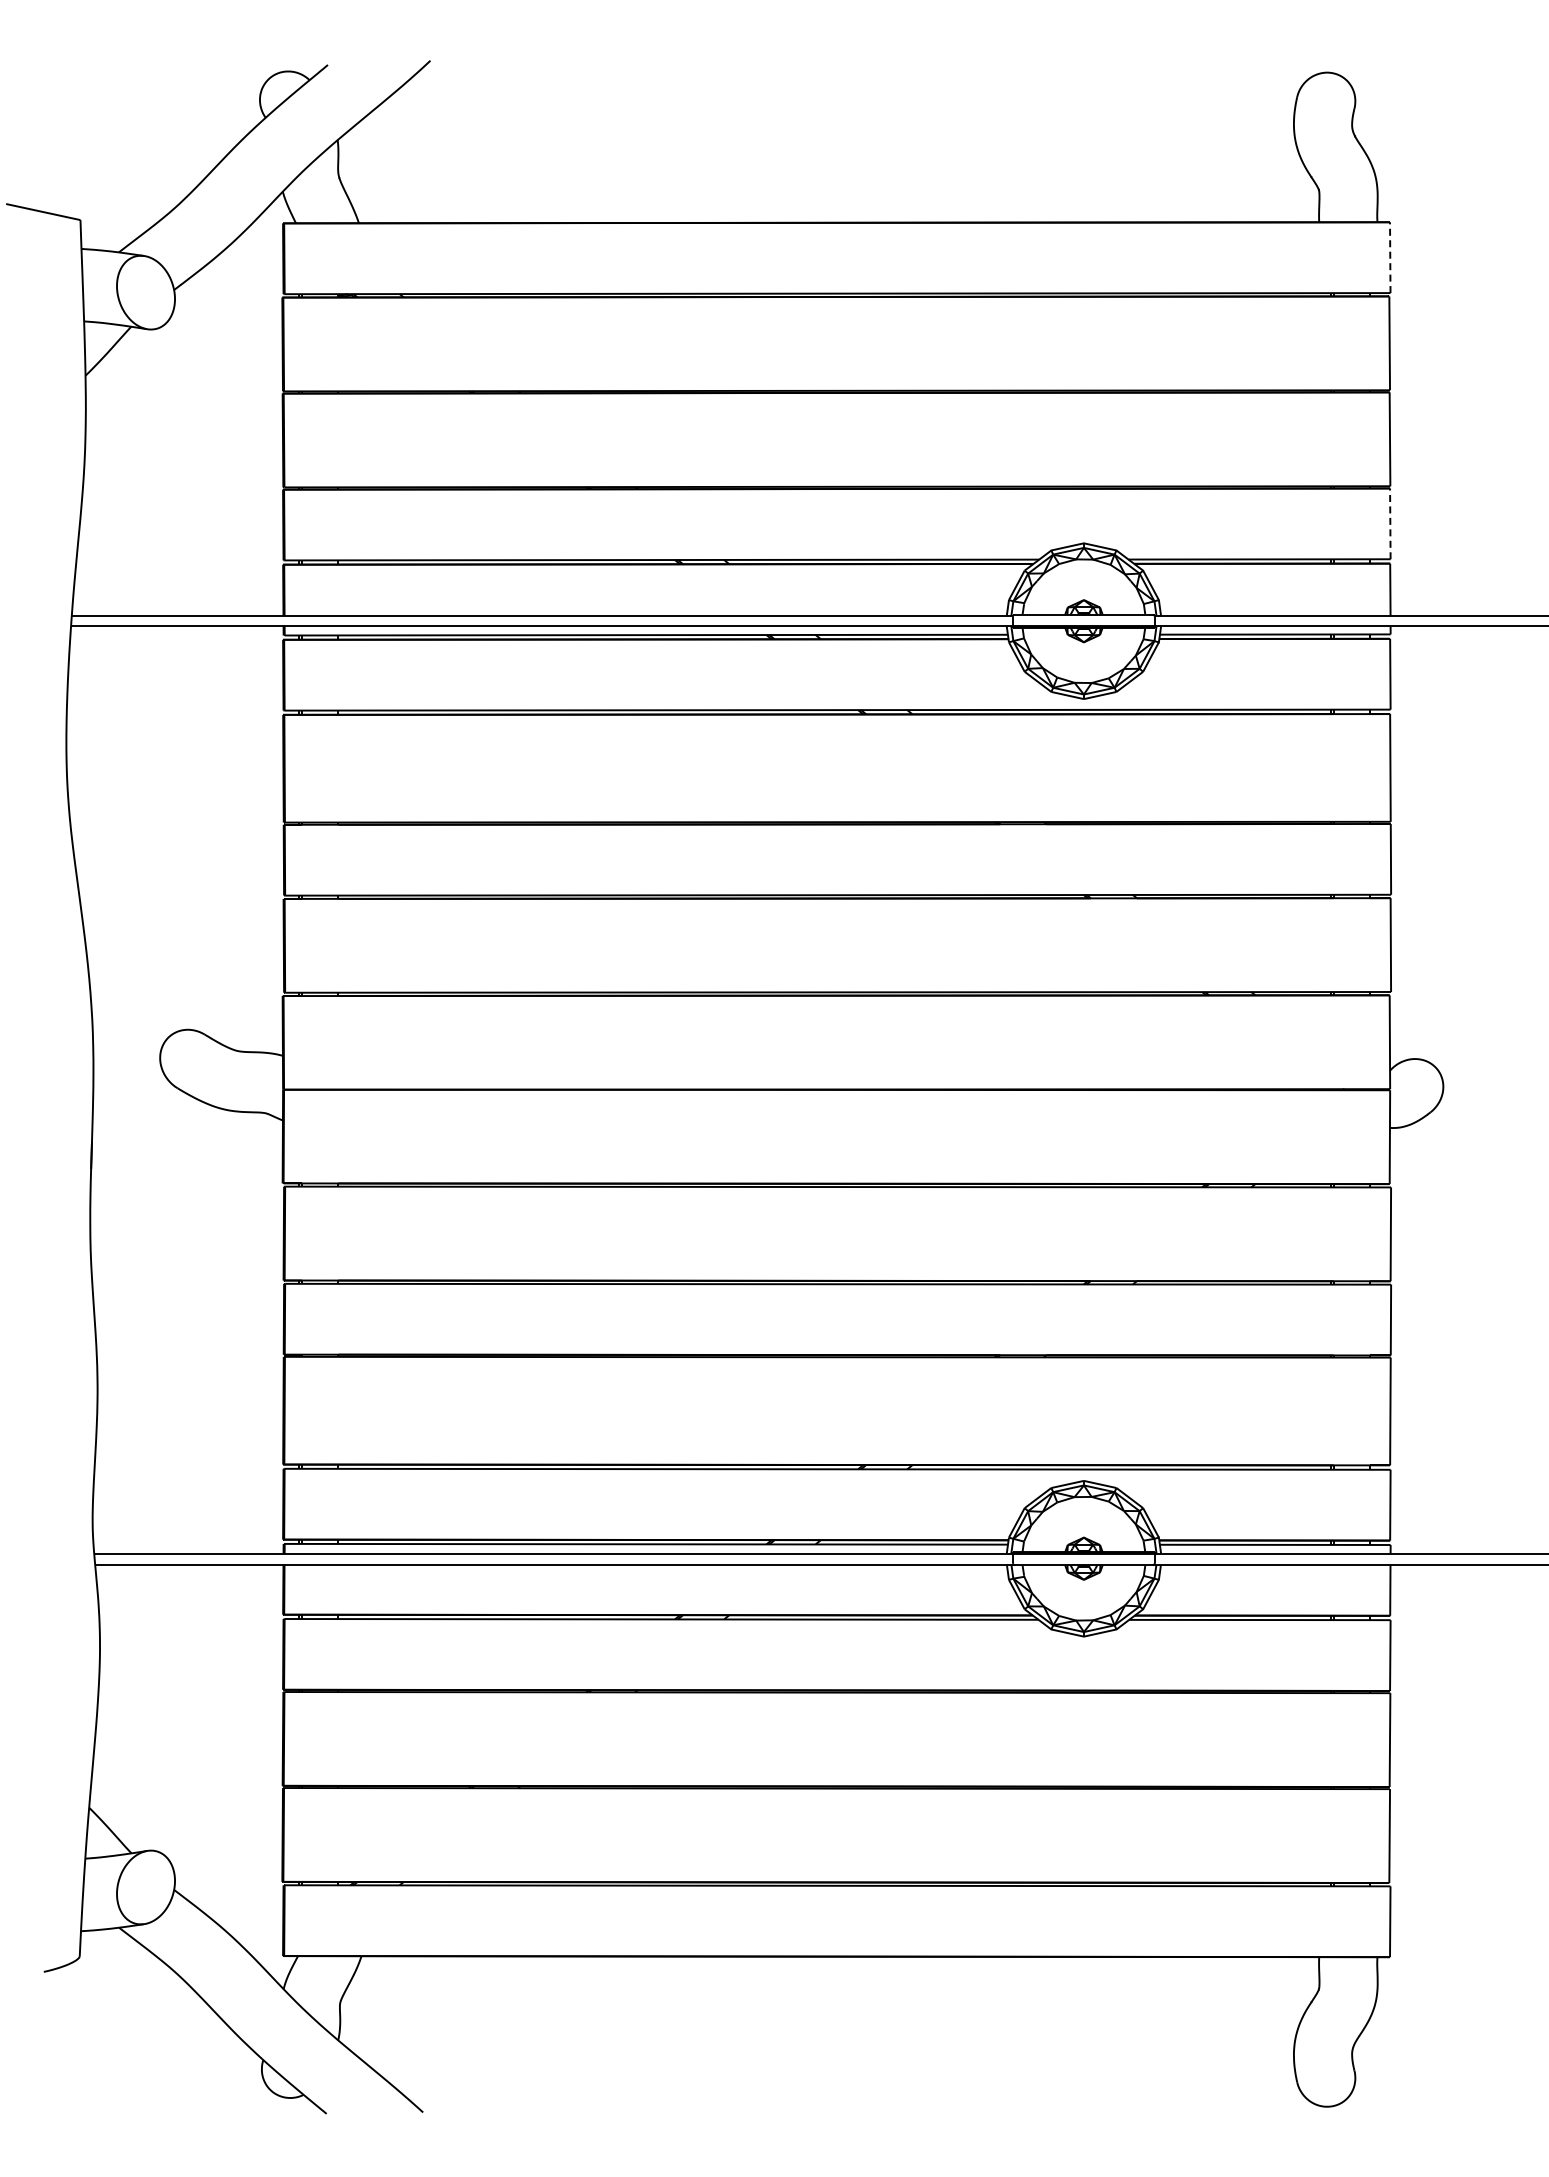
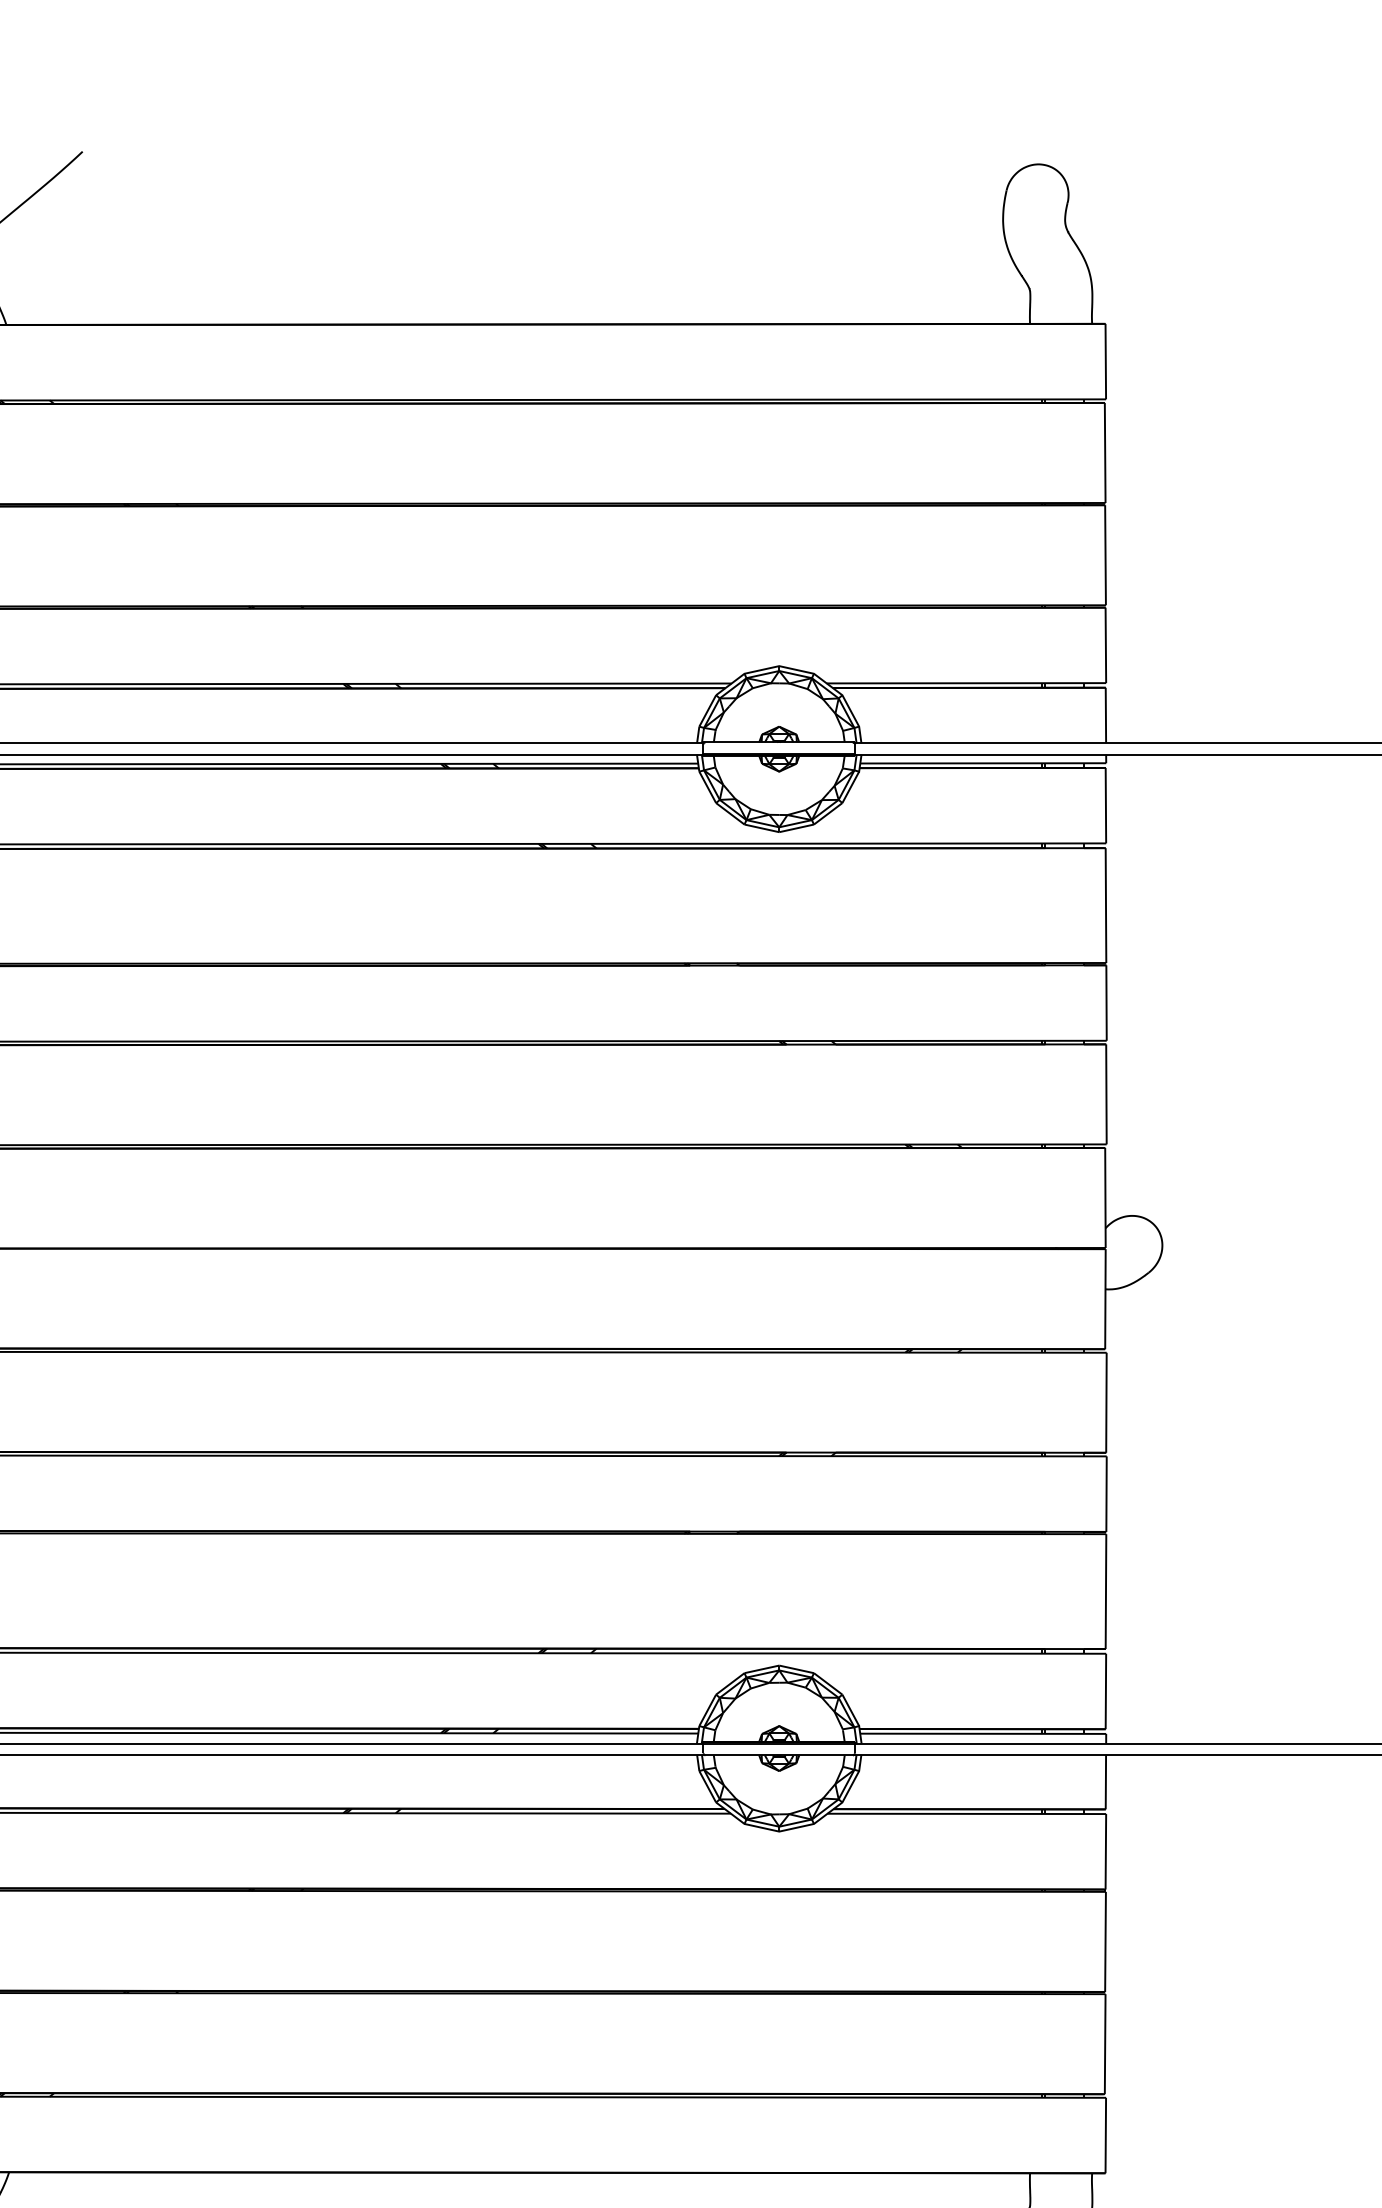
line: (1390, 257) -> (1106, 361), dashed -> solid
line: (1390, 523) -> (1106, 645), dashed -> solid

